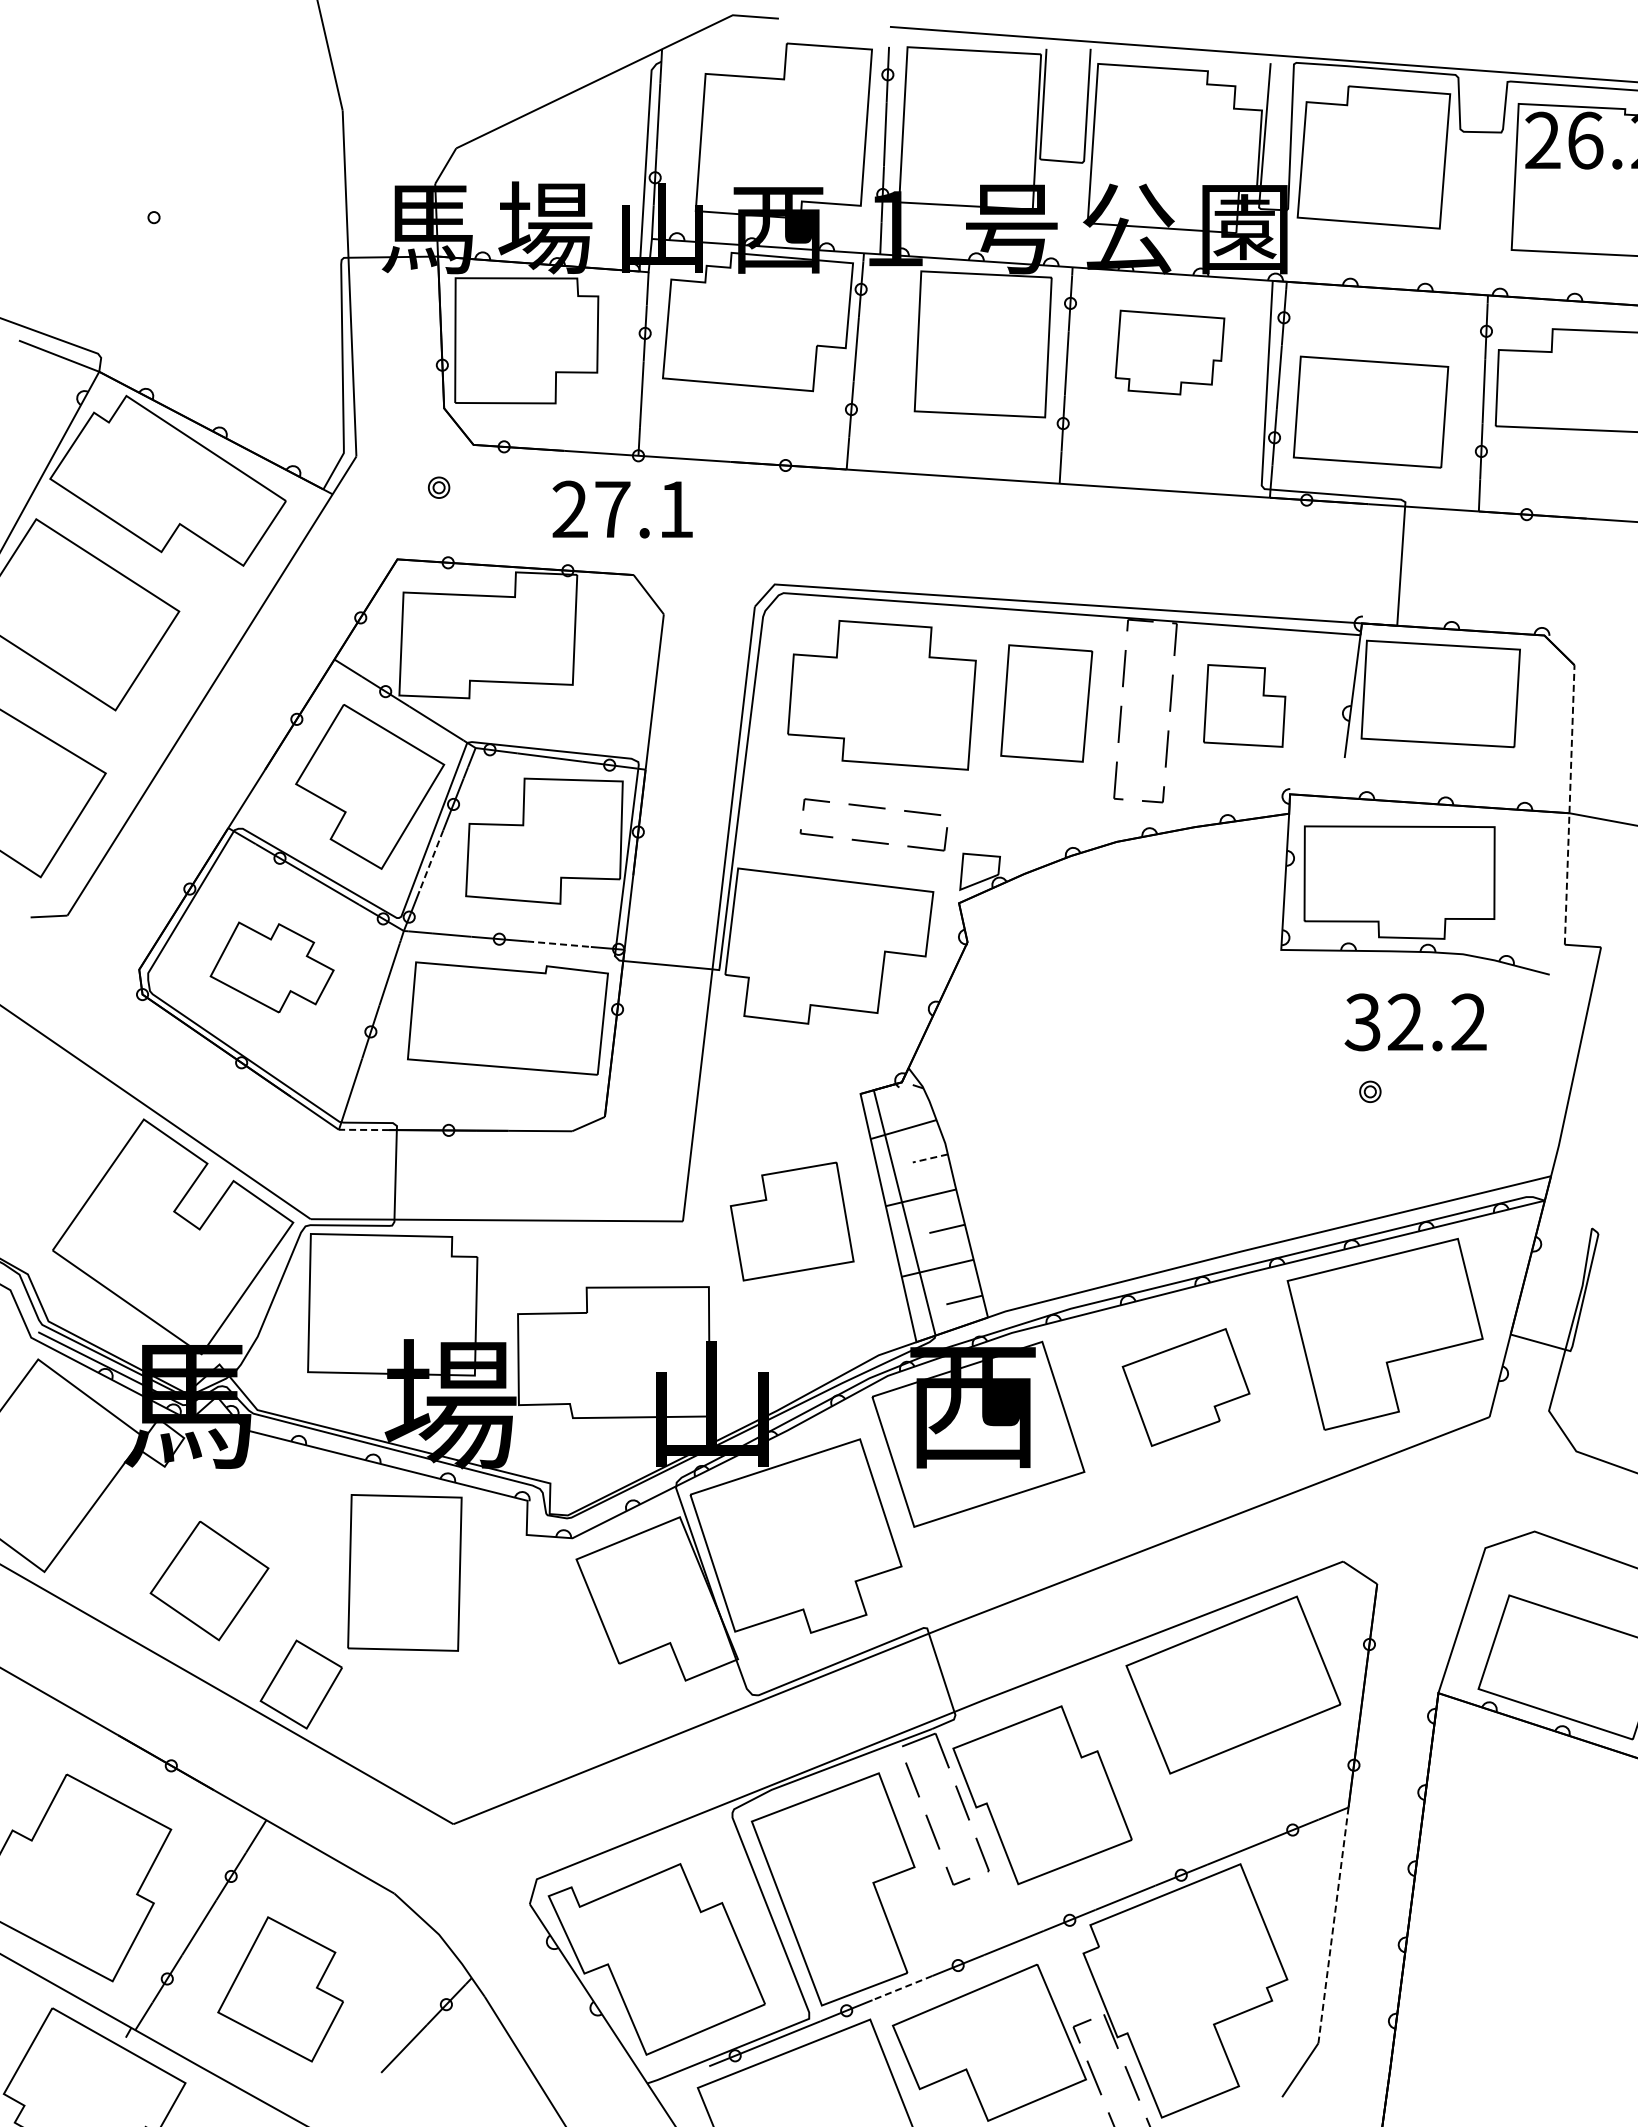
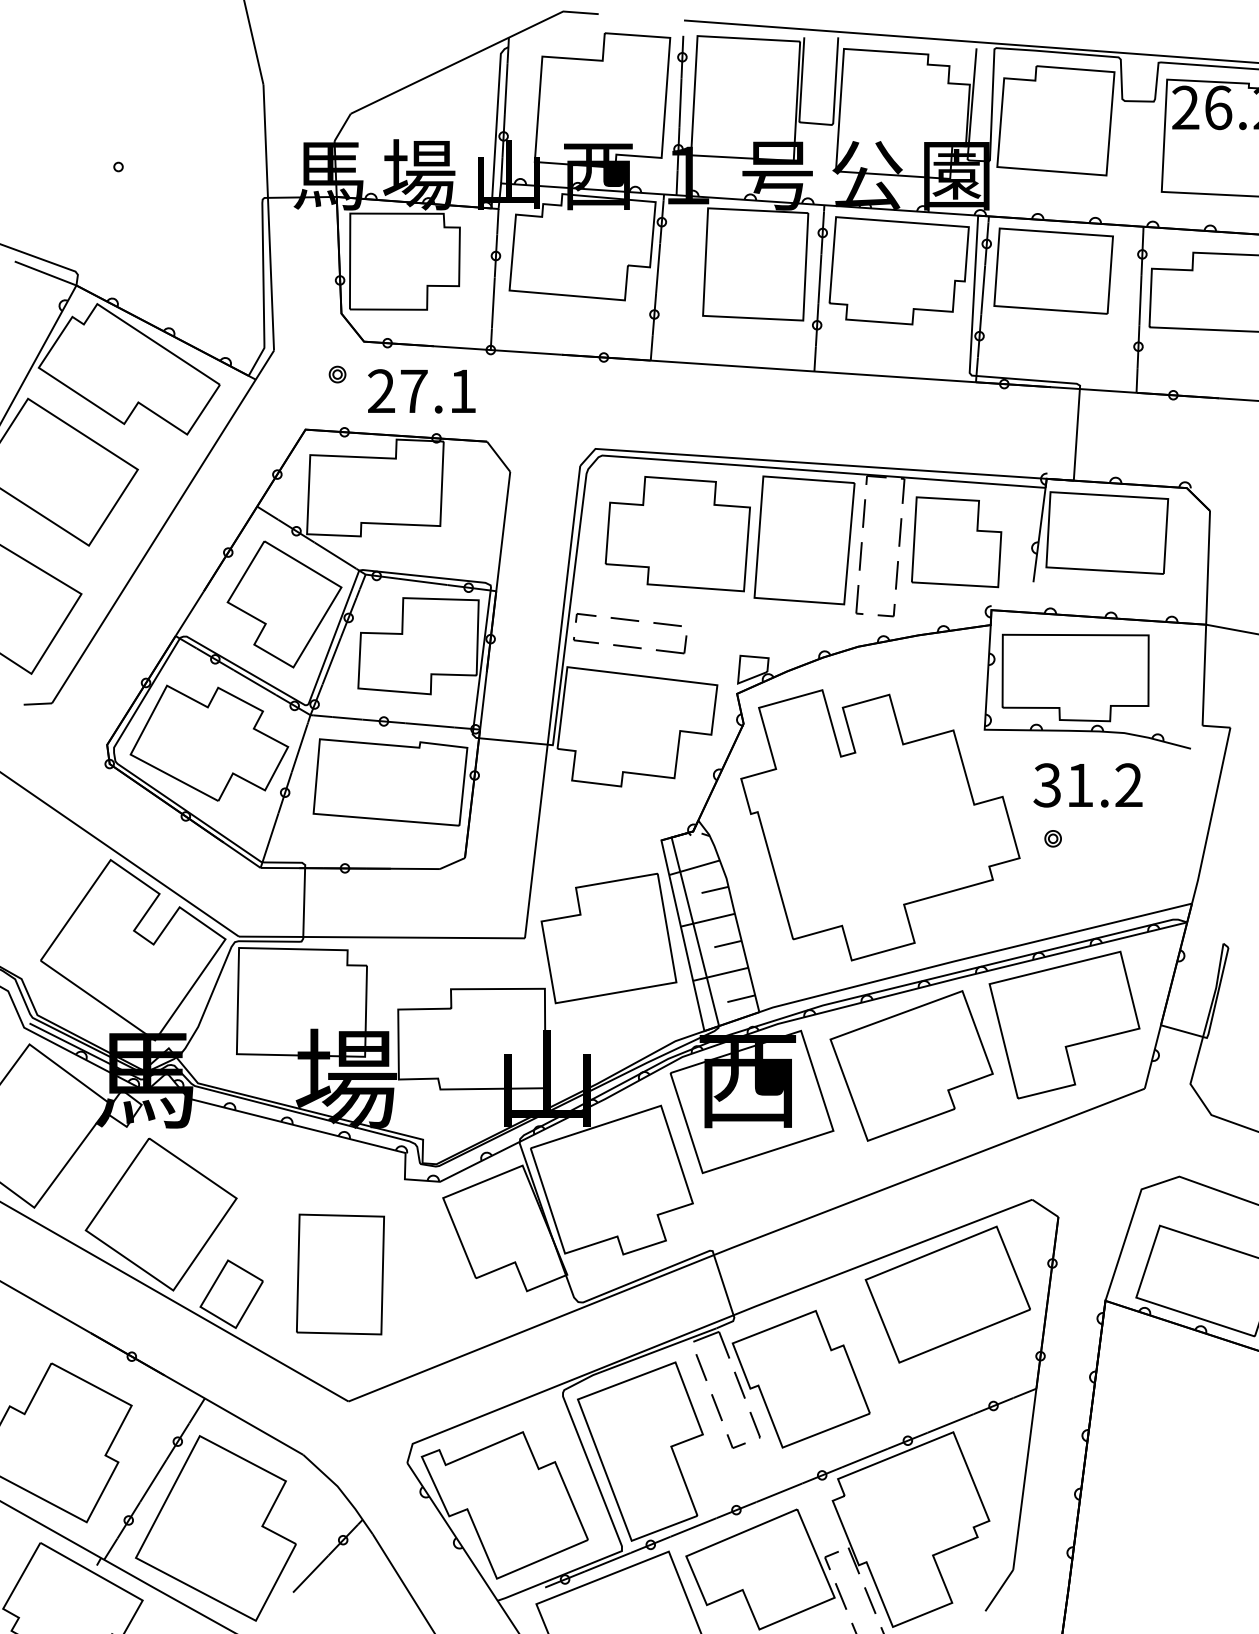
part: (1169, 352) -> (898, 270), size x1.67
part: (1370, 411) -> (1053, 270), moved
text: (622, 509) -> (421, 391), moved
part: (1046, 703) -> (804, 540), size x1.43
part: (1244, 705) -> (956, 541), size x1.43
line: (1569, 805) -> (1206, 618), dashed -> solid
part: (873, 808) -> (629, 621), moved
line: (431, 860) -> (331, 661), dashed -> solid
line: (559, 944) -> (430, 725), dashed -> solid
part: (271, 967) -> (208, 743), size x1.67
text: (1405, 1021) -> (1080, 784), 32.2 -> 31.2
part: (1145, 1074) -> (880, 825), added
line: (363, 1129) -> (279, 867), dashed -> solid
line: (930, 1158) -> (715, 889), dashed -> solid
part: (791, 1221) -> (608, 938), size x1.43
part: (1185, 1387) -> (911, 1065), size x1.67
part: (404, 1572) -> (340, 1274), moved
part: (209, 1580) -> (161, 1214), size x1.67
line: (1333, 1925) -> (1024, 1479), dashed -> solid
line: (901, 1988) -> (692, 1527), dashed -> solid
part: (280, 1989) -> (215, 1528), size x1.67

